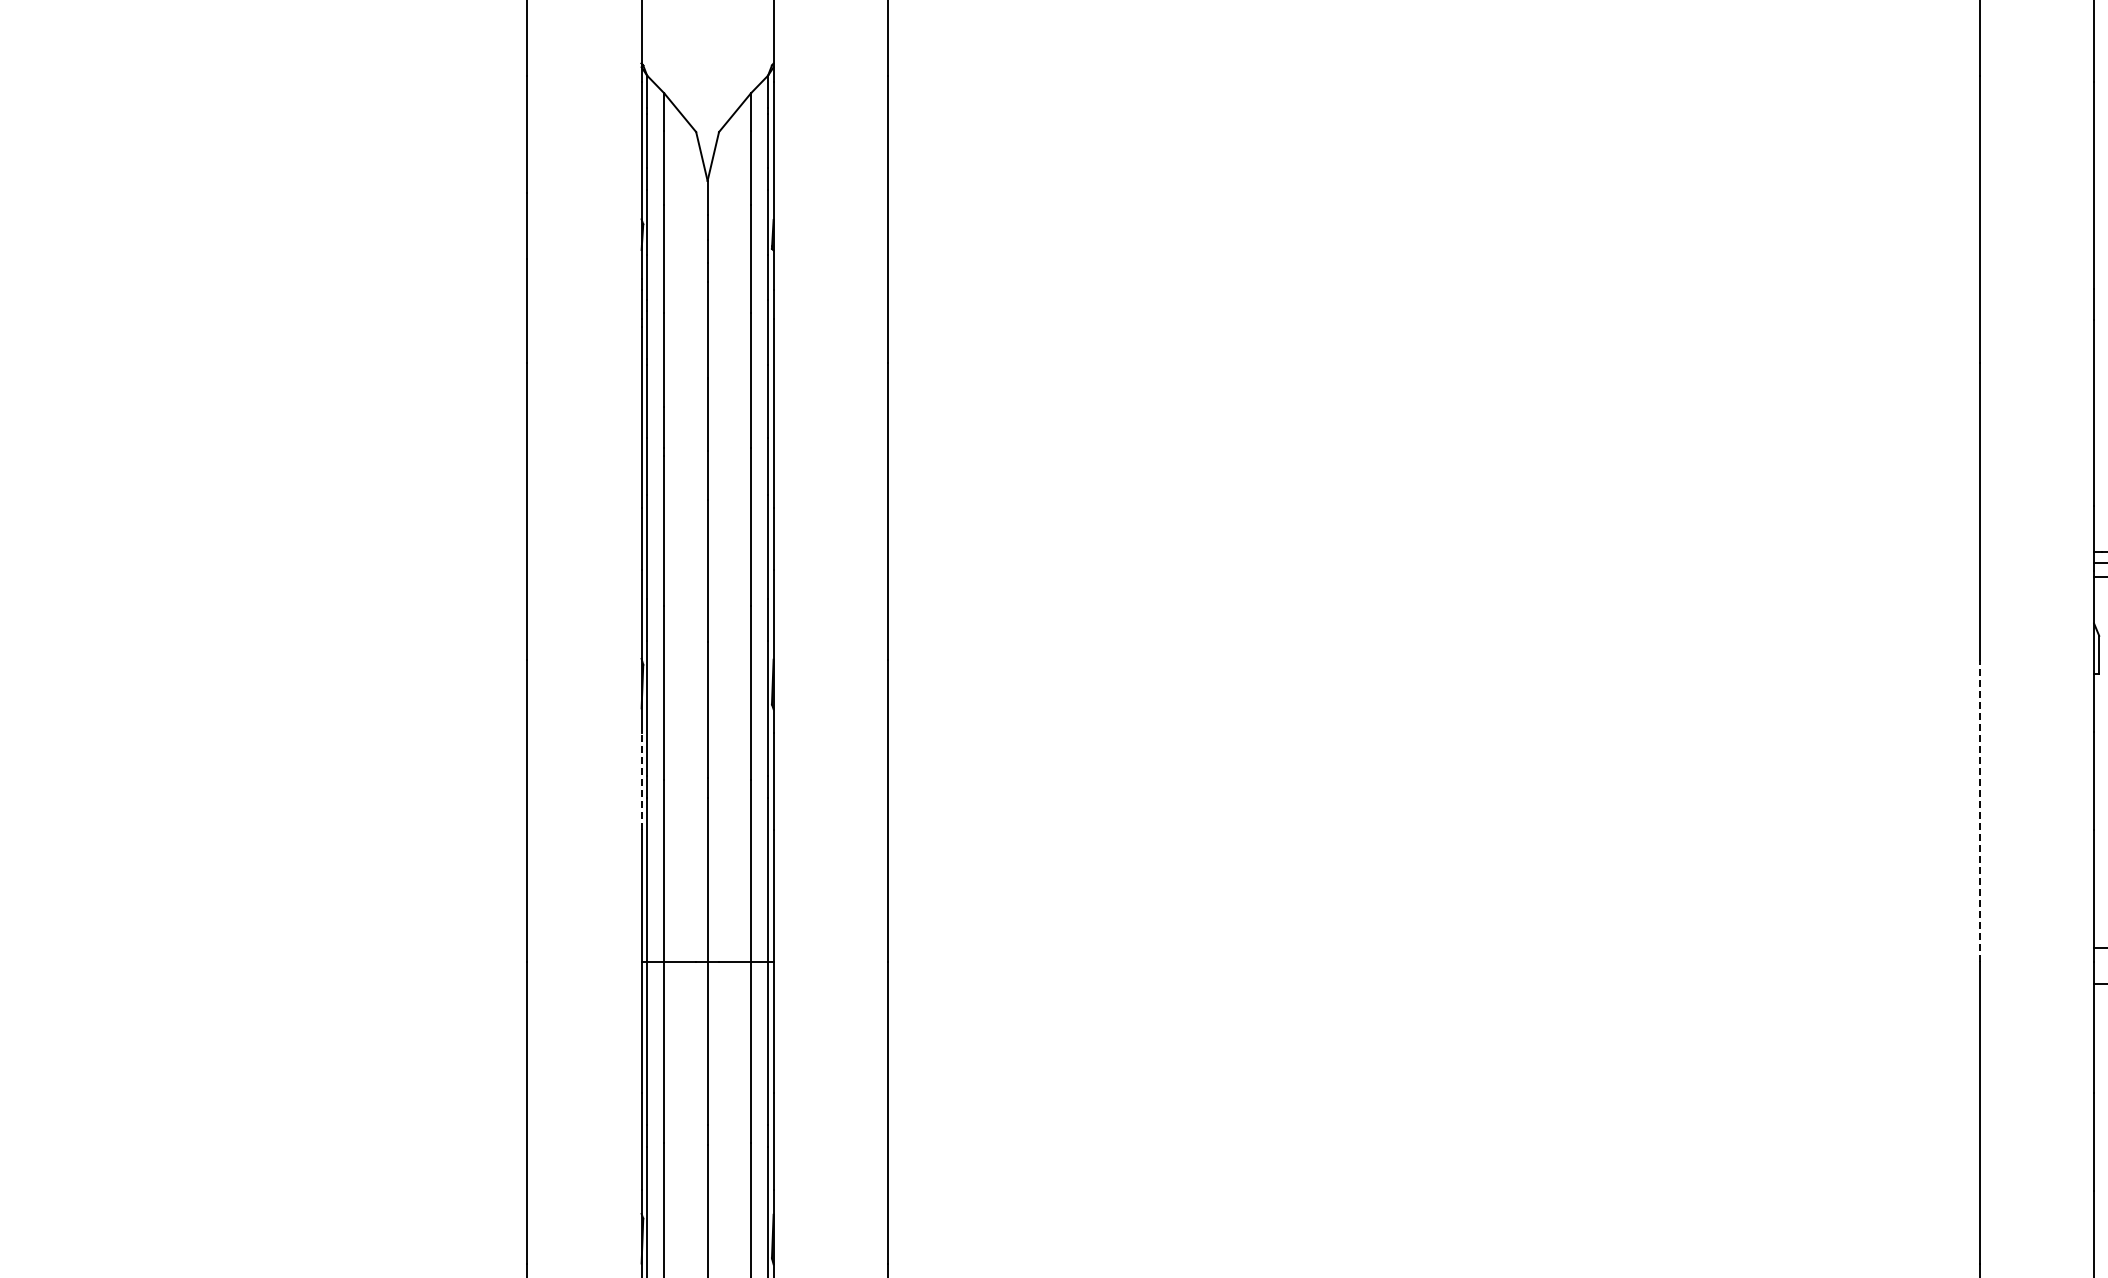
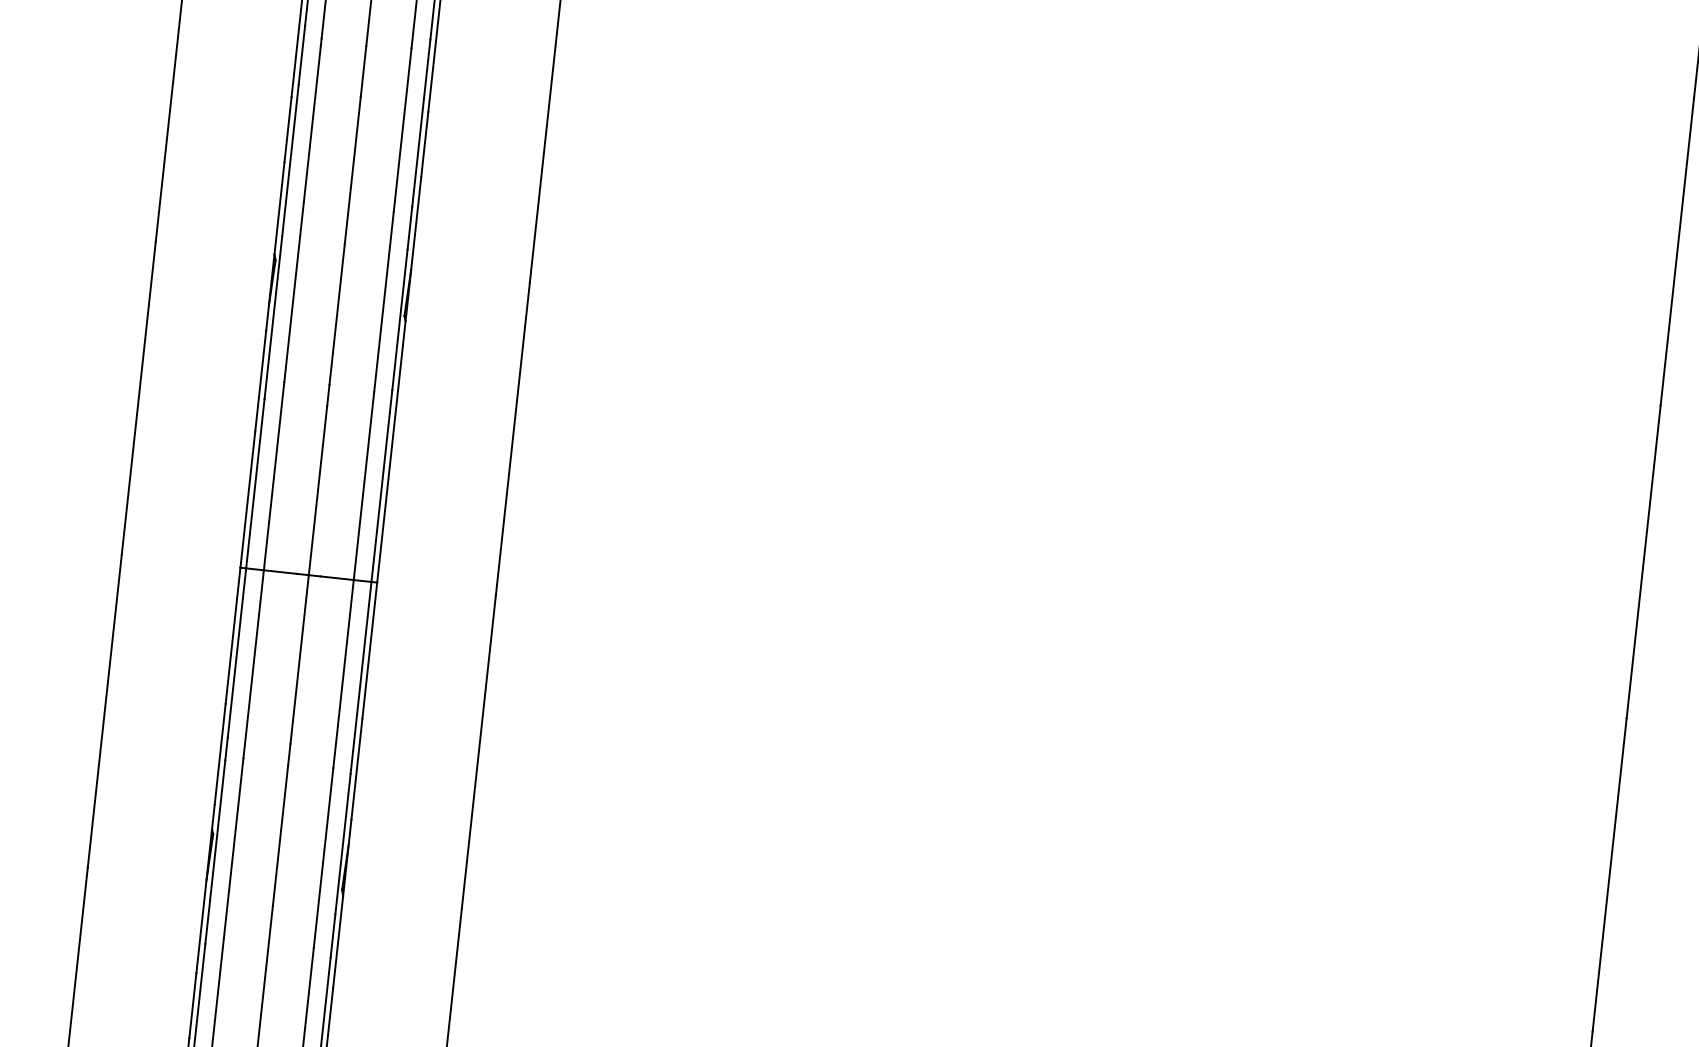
line: (641, 781) -> (260, 381), dashed -> solid
line: (1979, 810) -> (1643, 561), dashed -> solid

